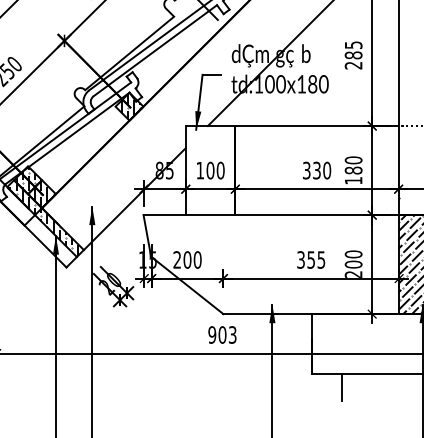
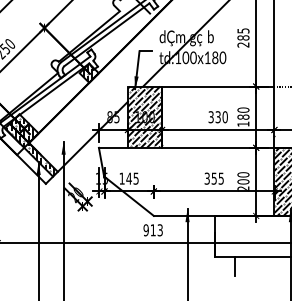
hatch: (209, 169) -> (144, 116), added
text: (186, 259) -> (128, 178), 200 -> 145
text: (221, 335) -> (152, 230), 903 -> 913

